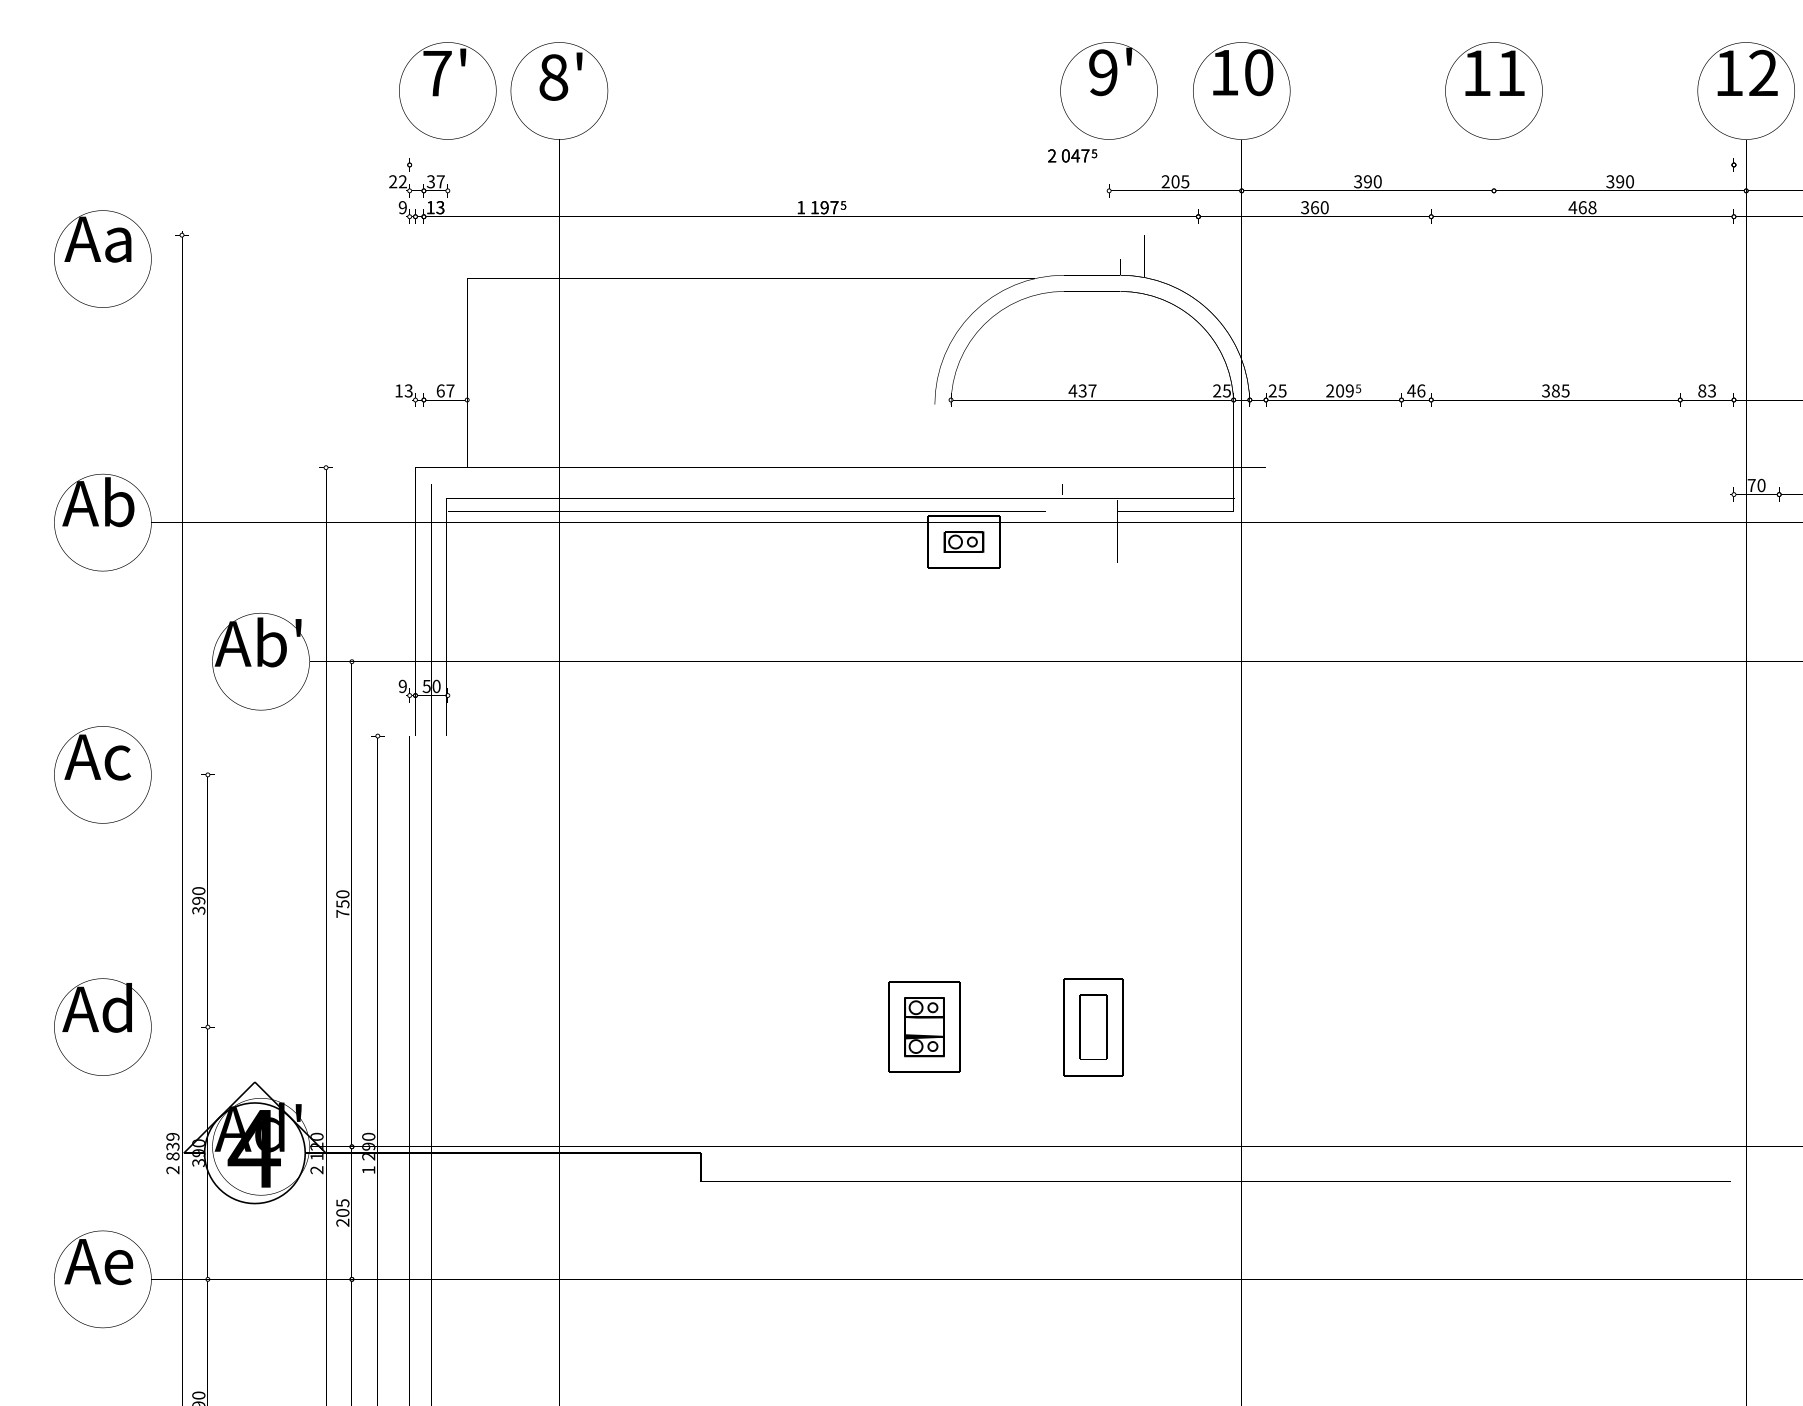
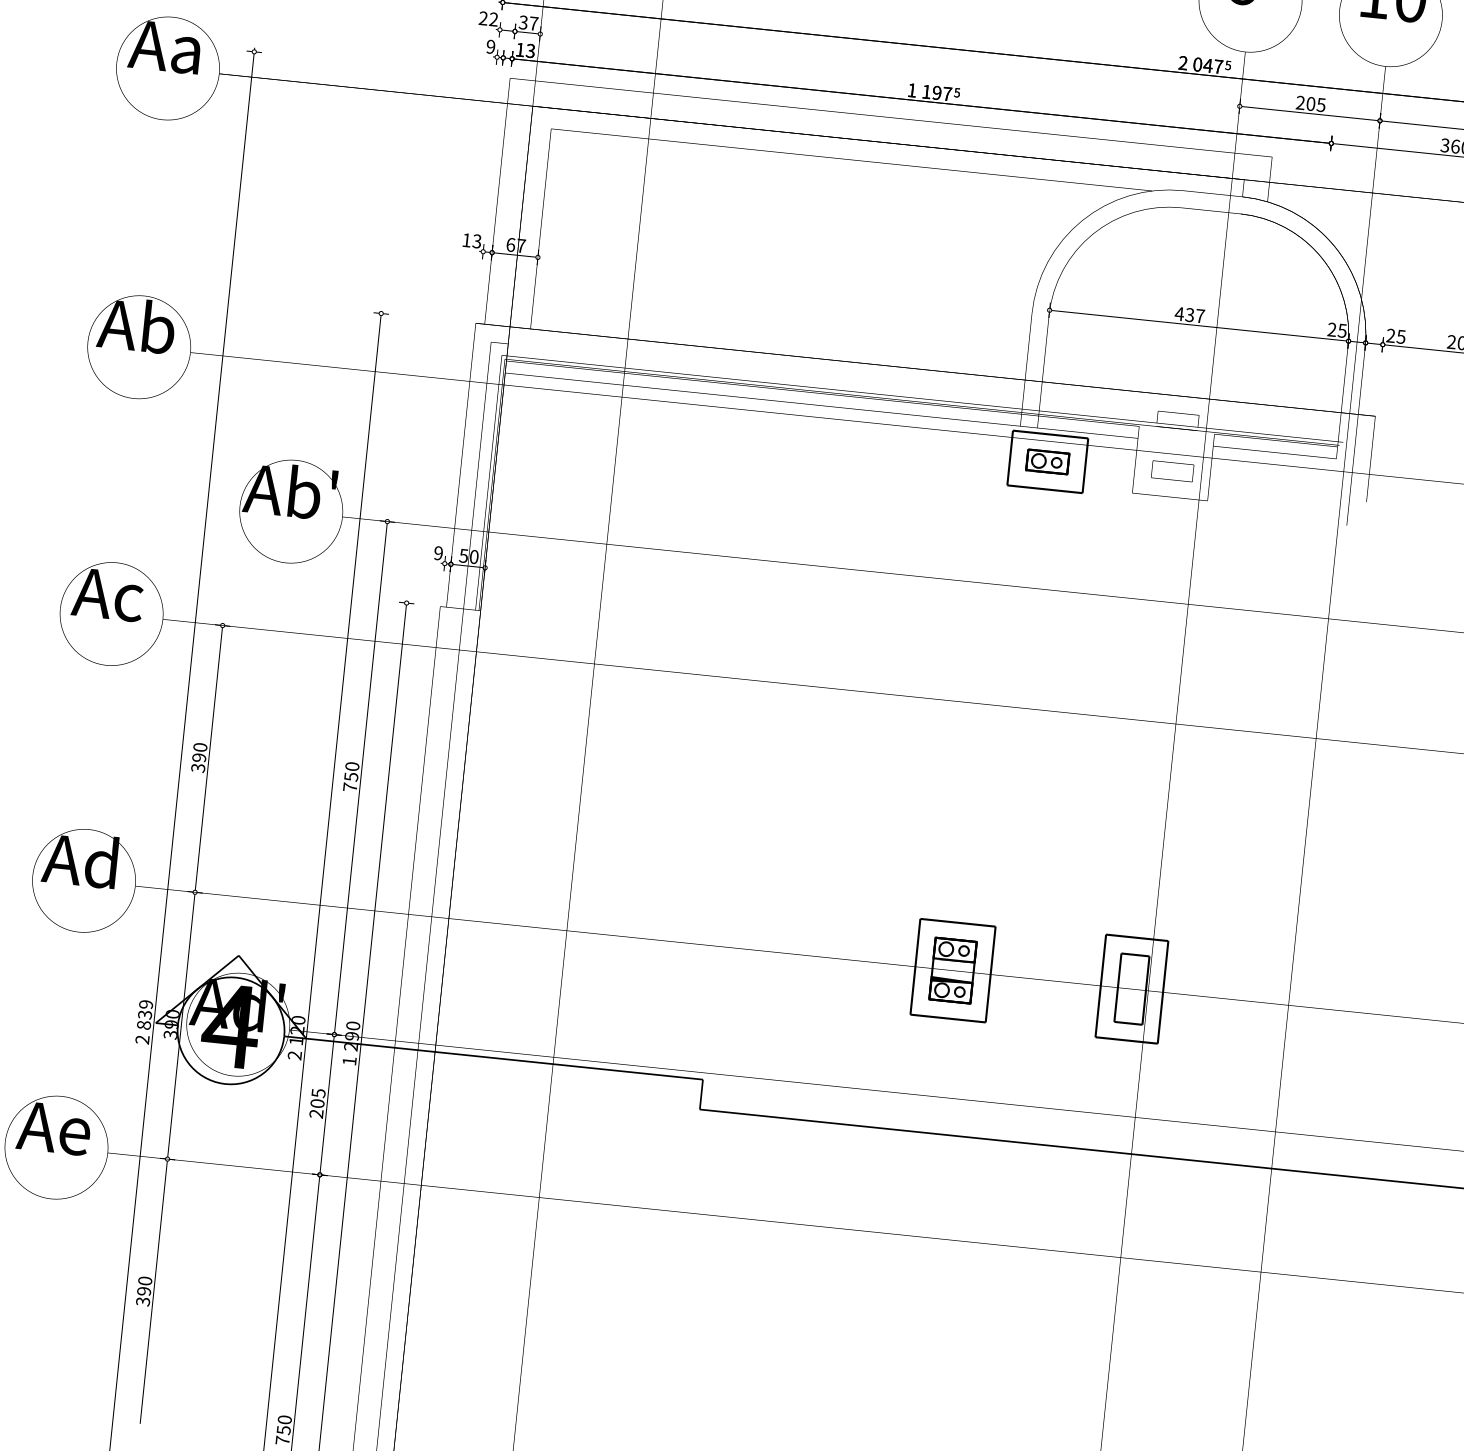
part: (1081, 530) -> (1173, 462), added

